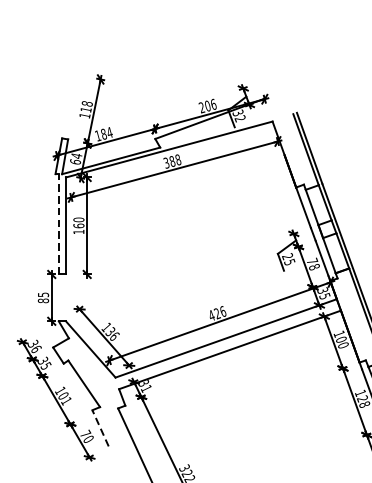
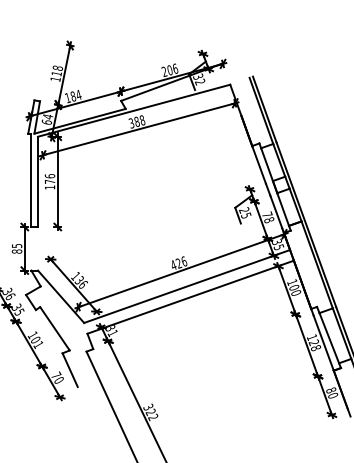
text: (78, 222) -> (49, 178), 160 -> 176
line: (58, 224) -> (31, 180), dashed -> solid
line: (99, 427) -> (69, 369), dashed -> solid

